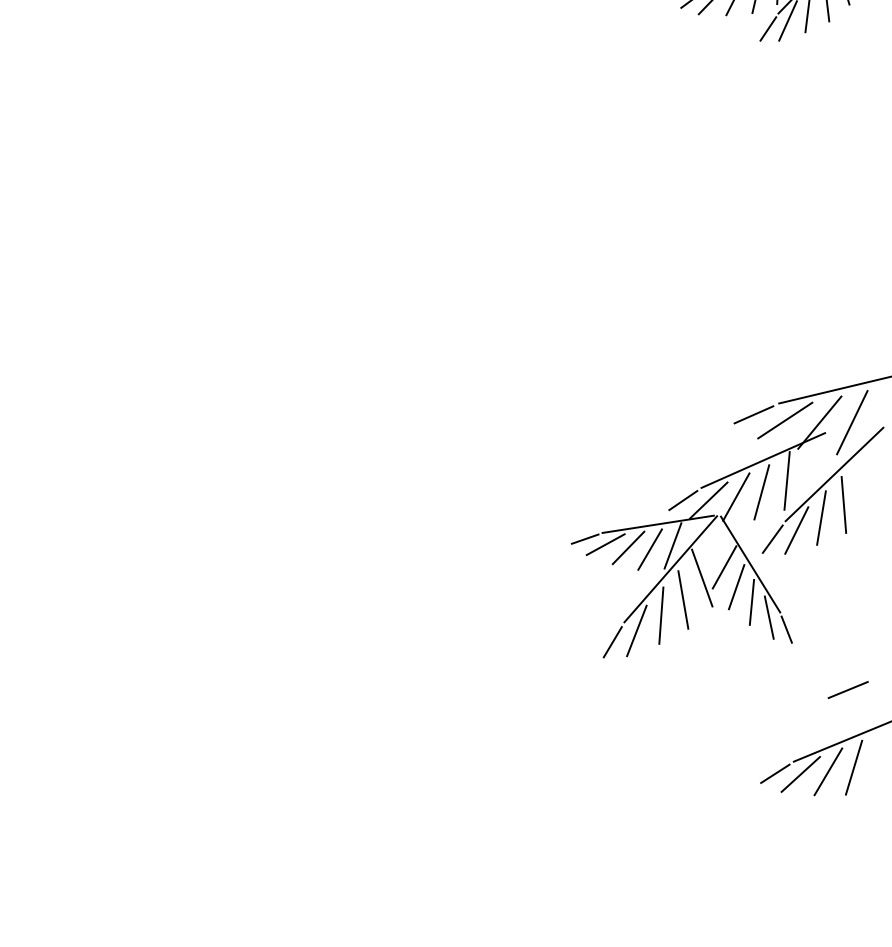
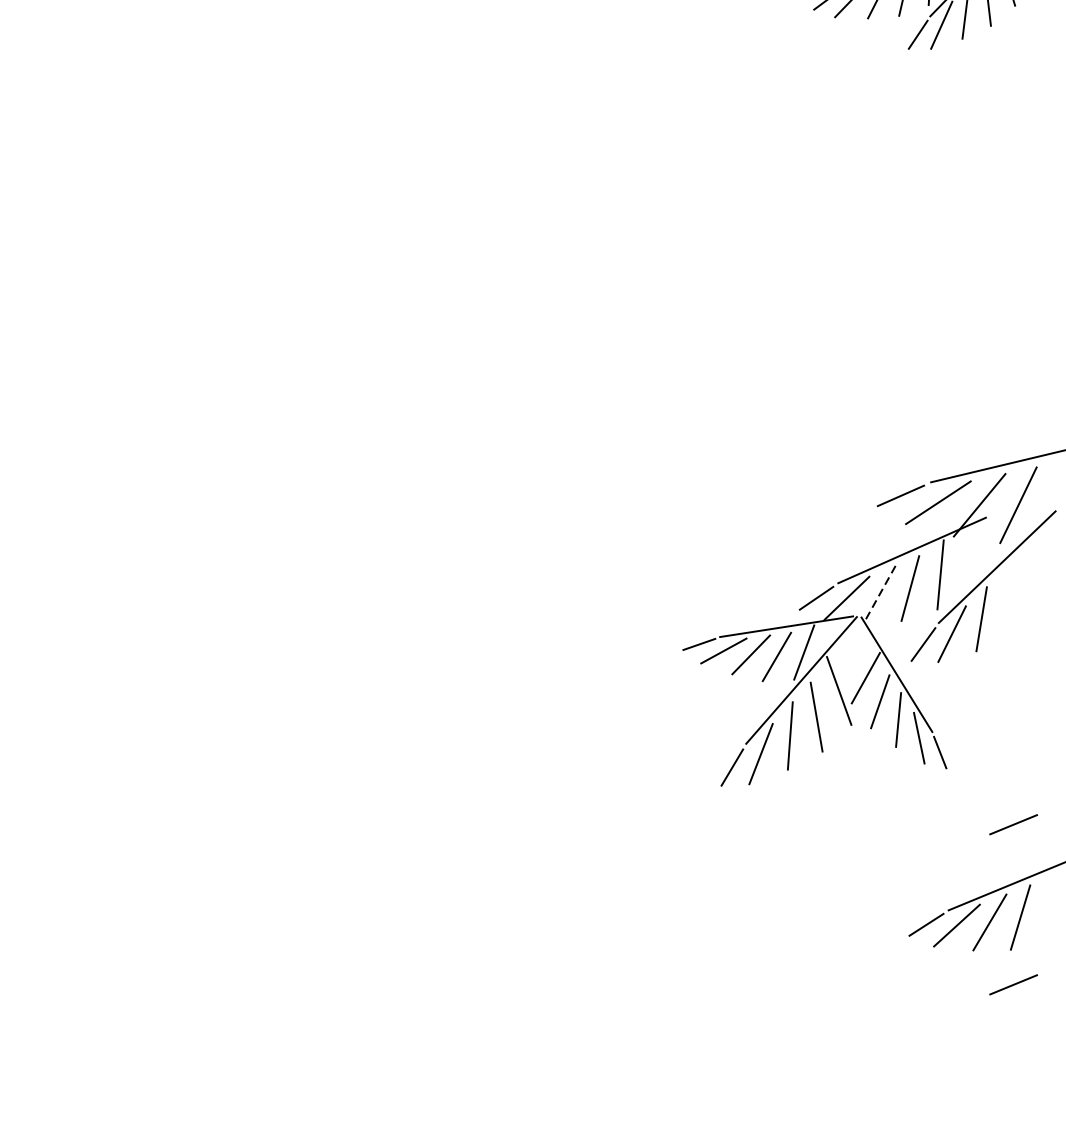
line: (736, 497) -> (880, 594), solid -> dashed
line: (843, 504) -> (1007, 603), removed
line: (847, 824) -> (1012, 985), added

